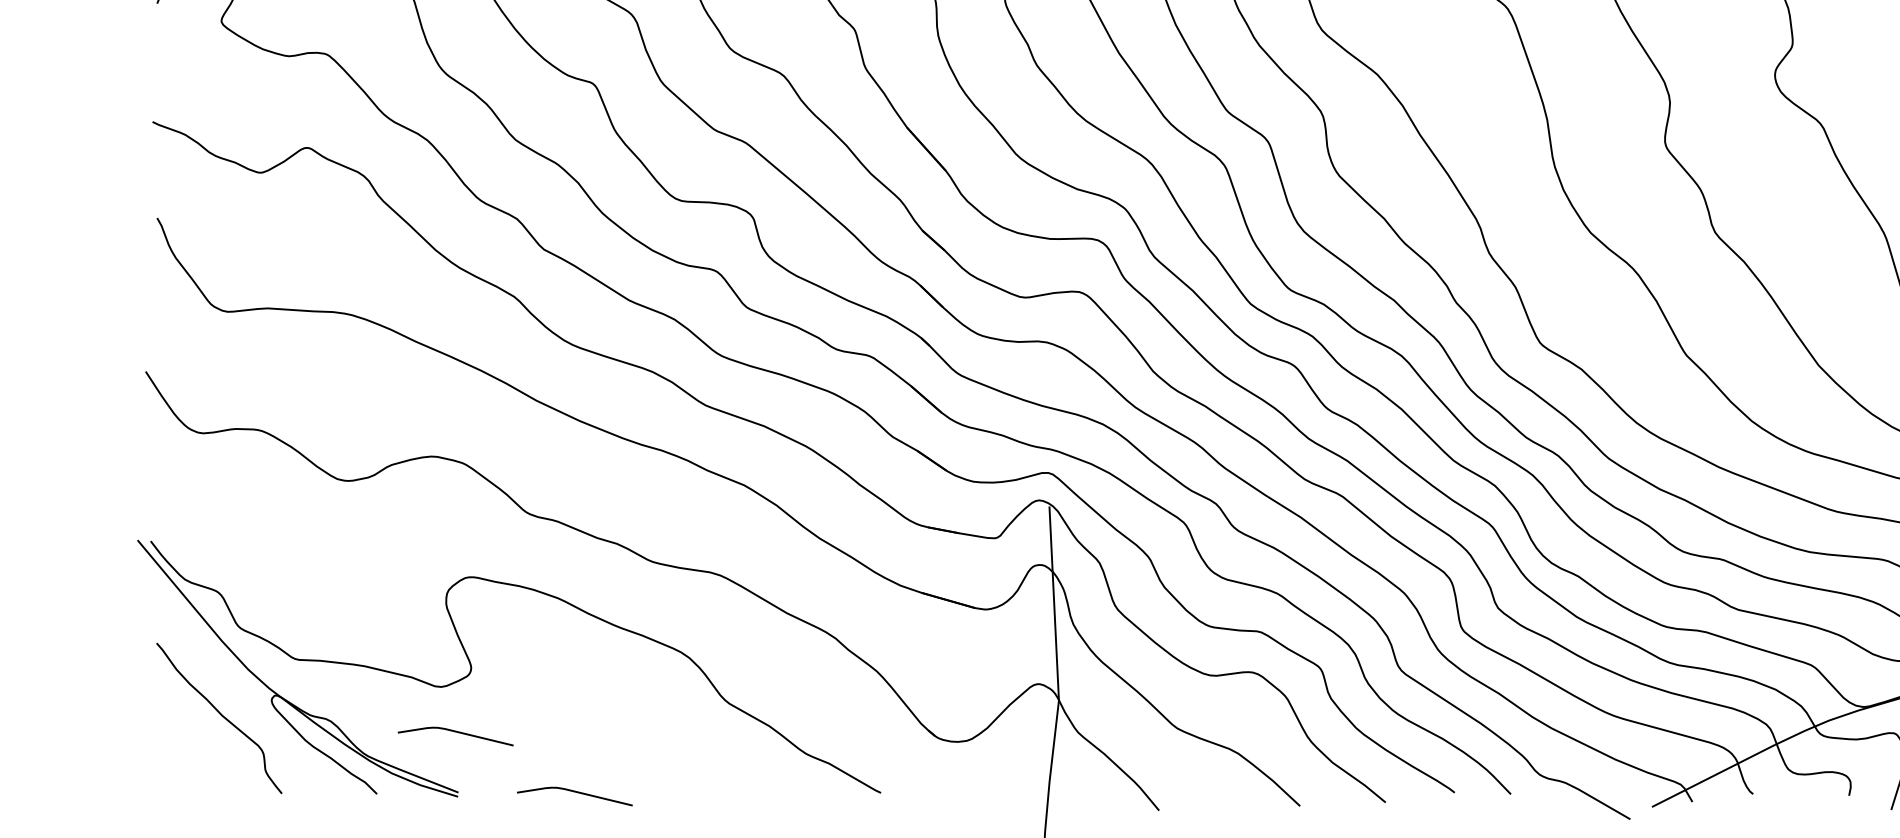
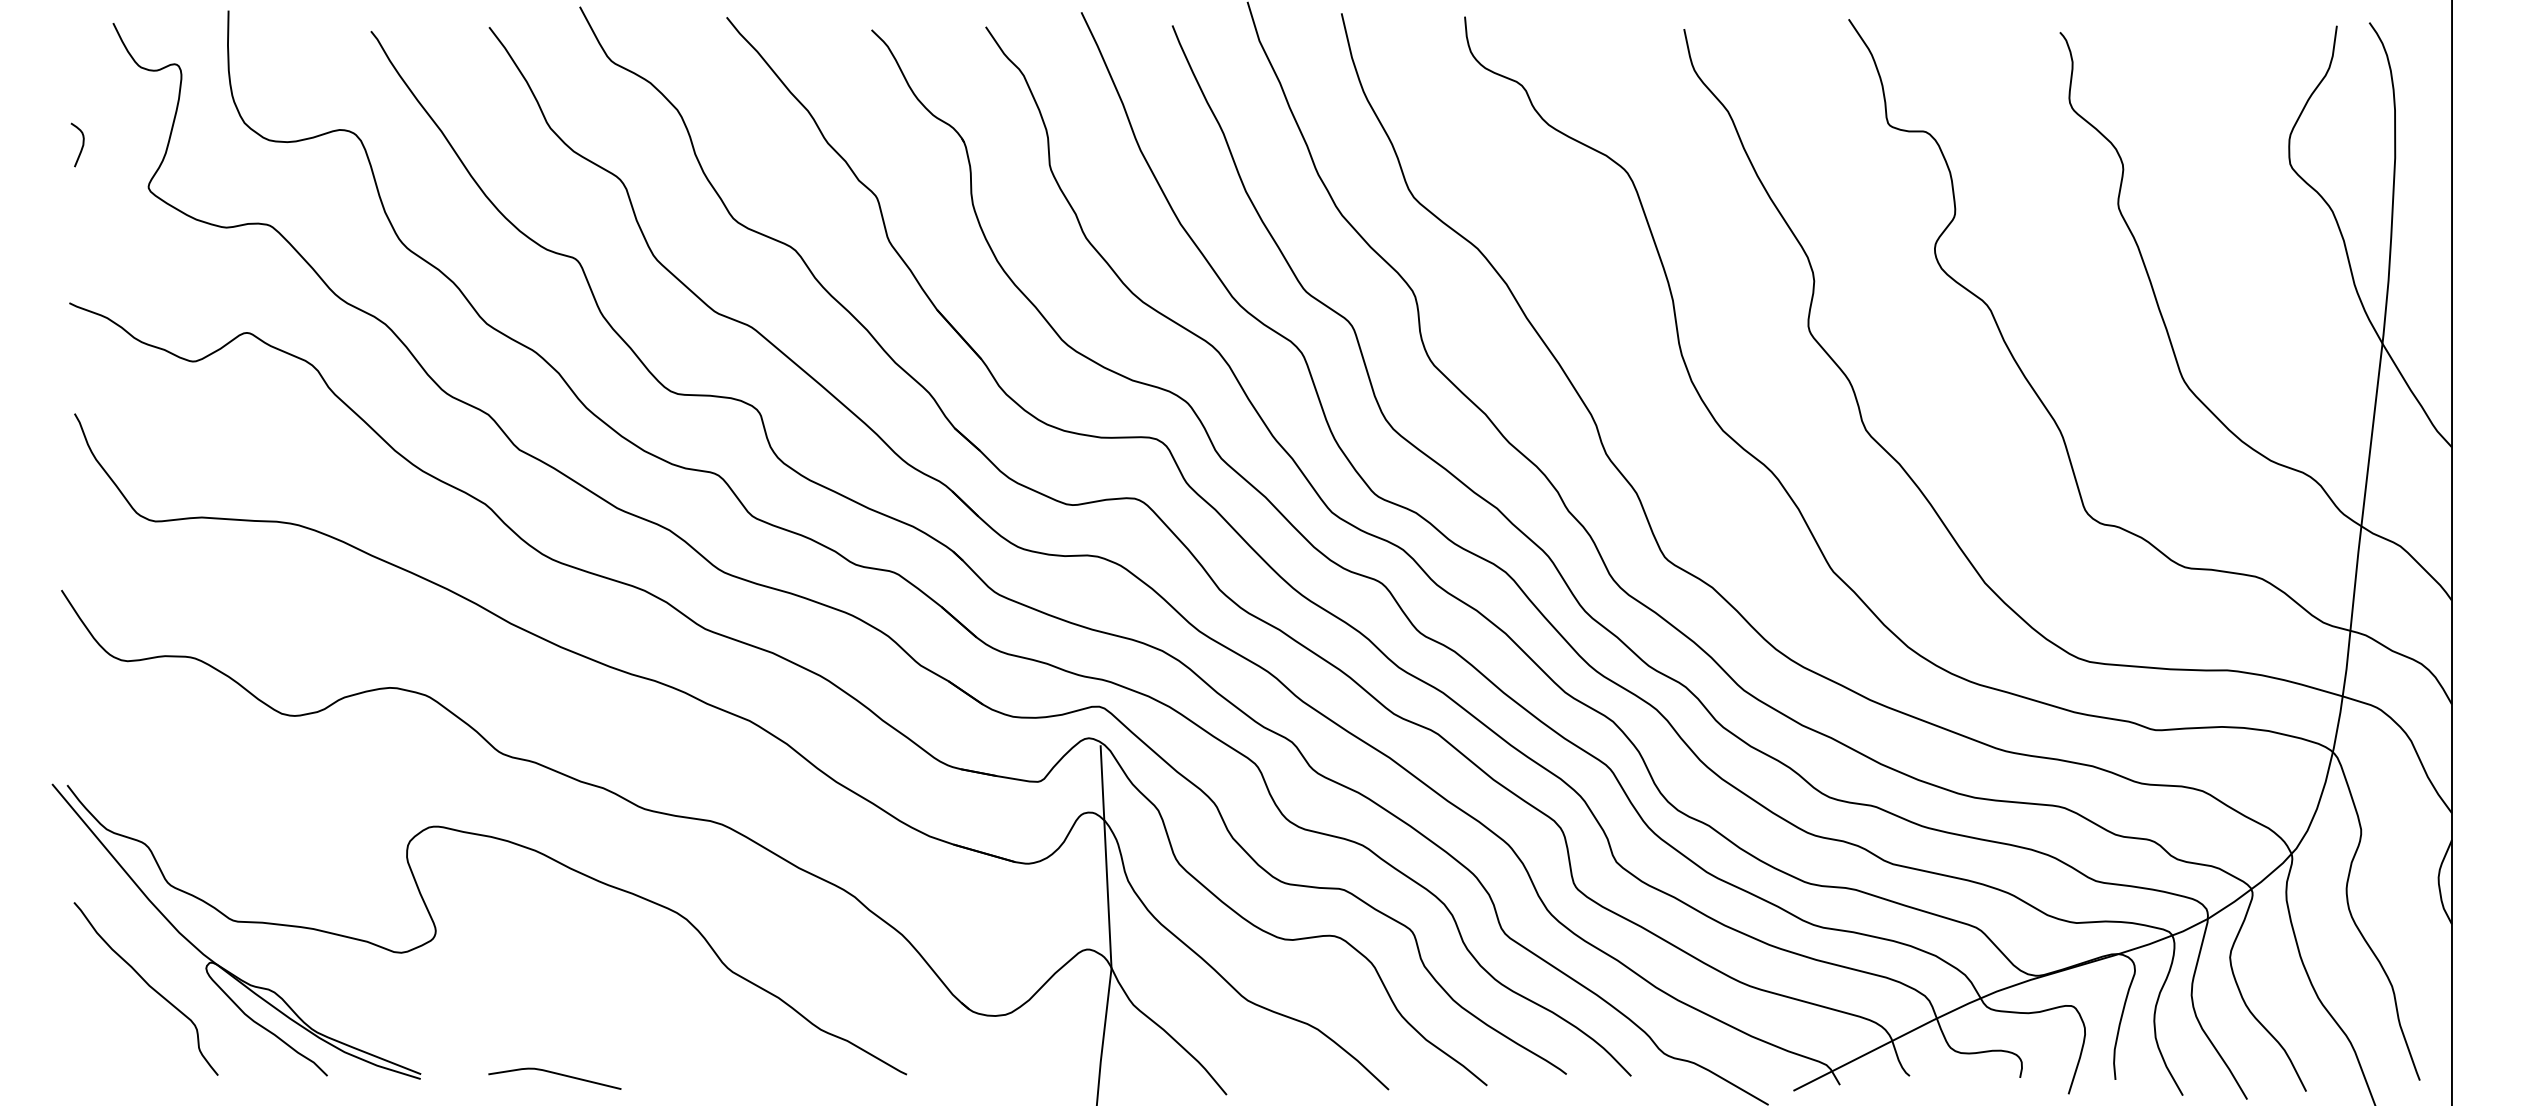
curve: (456, 732) -> (418, 1005), removed

